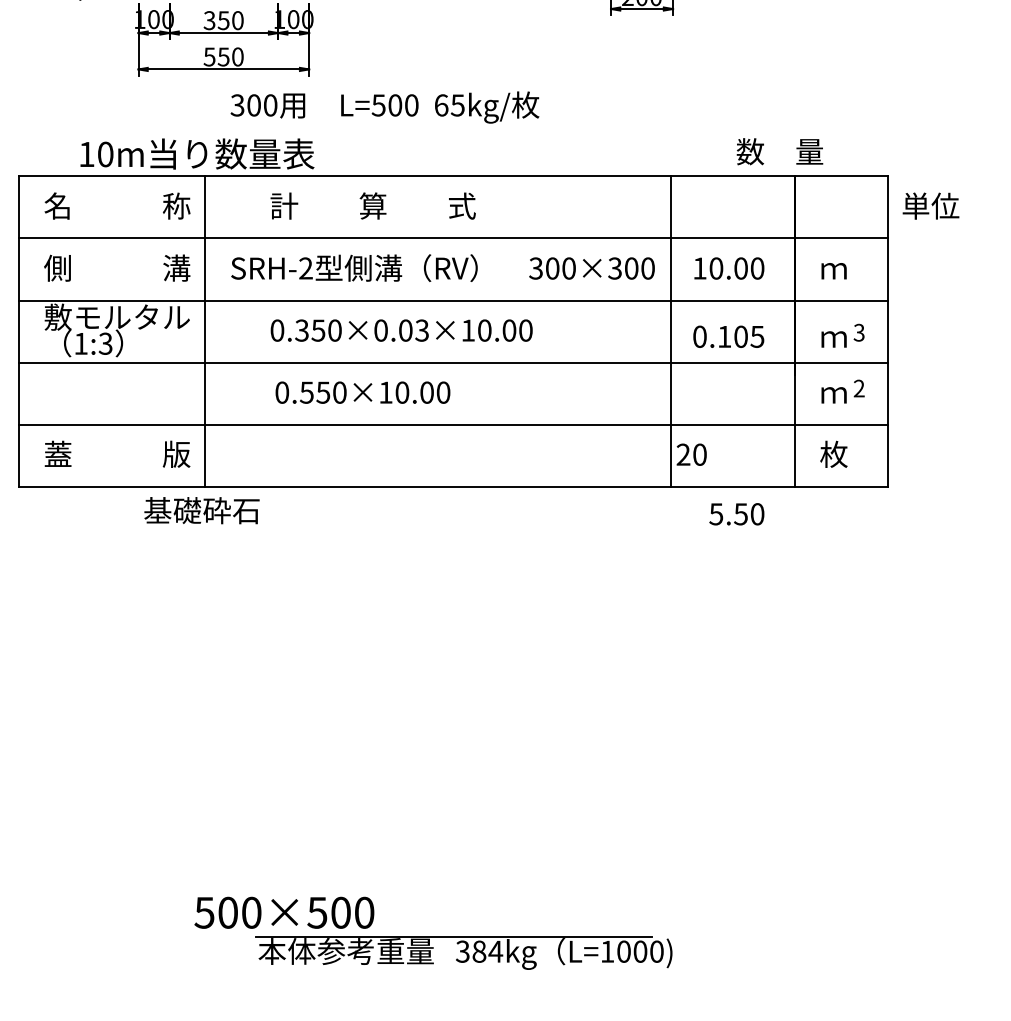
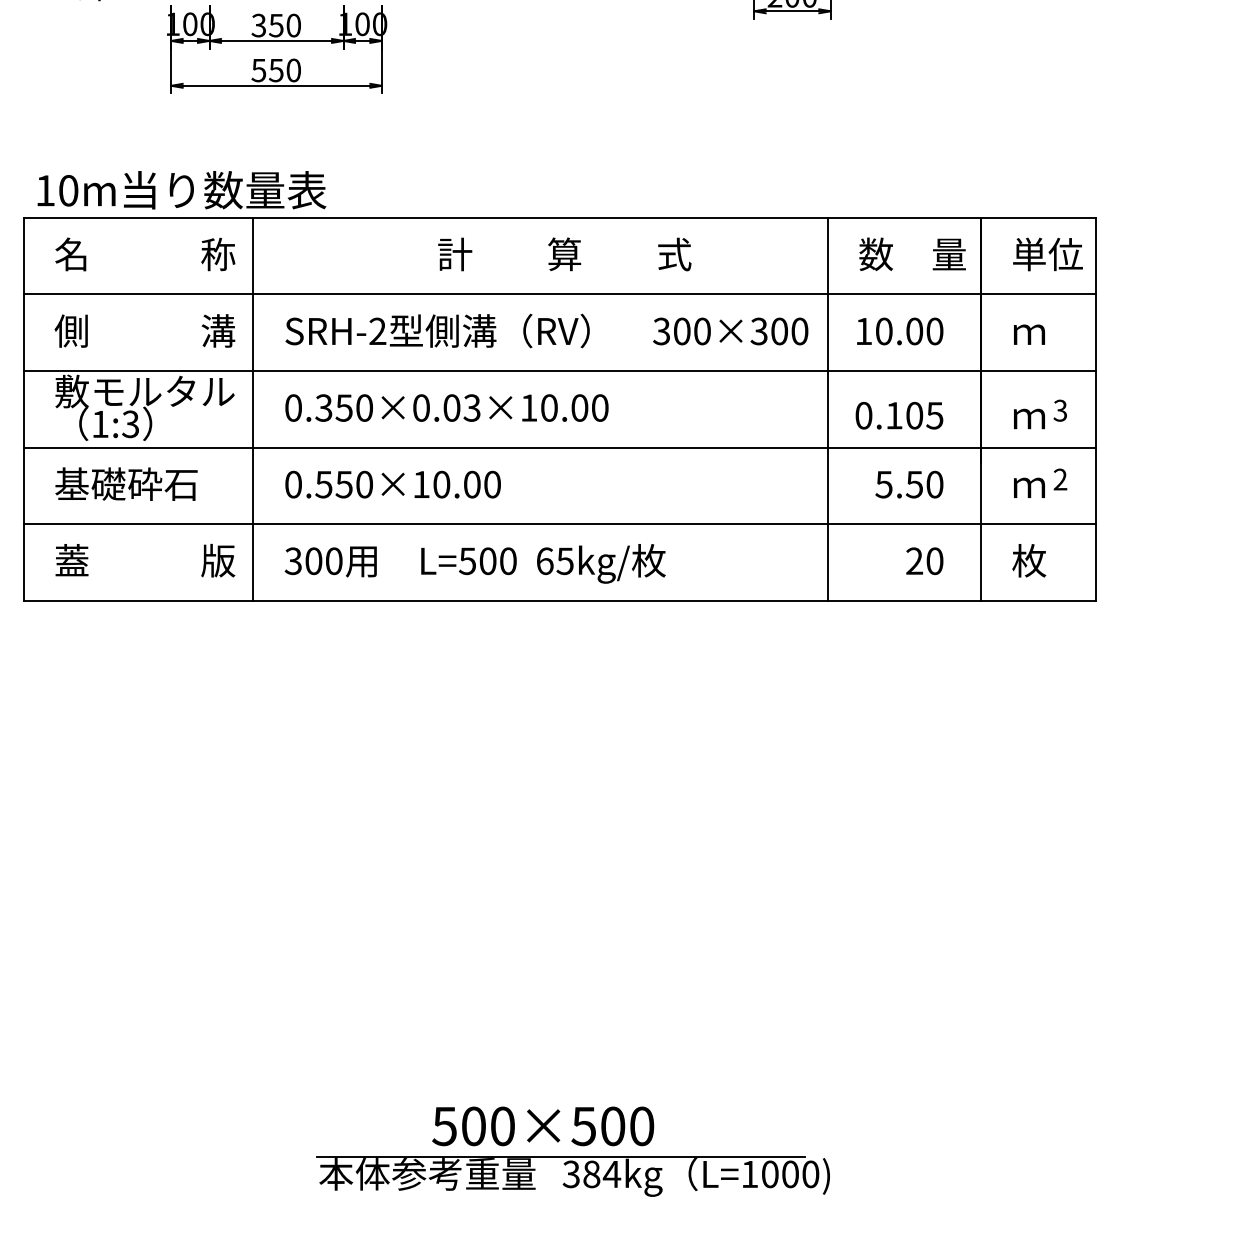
text: (384, 107) -> (474, 563), moved
text: (779, 151) -> (912, 254), moved
text: (197, 154) -> (181, 190), moved
text: (372, 206) -> (564, 254), moved
text: (930, 206) -> (1047, 254), moved
text: (401, 330) -> (446, 407), moved
text: (362, 392) -> (392, 484), moved
text: (691, 454) -> (924, 561), moved
text: (201, 510) -> (126, 483), moved
text: (736, 514) -> (909, 484), moved
text: (284, 912) -> (543, 1126), moved

